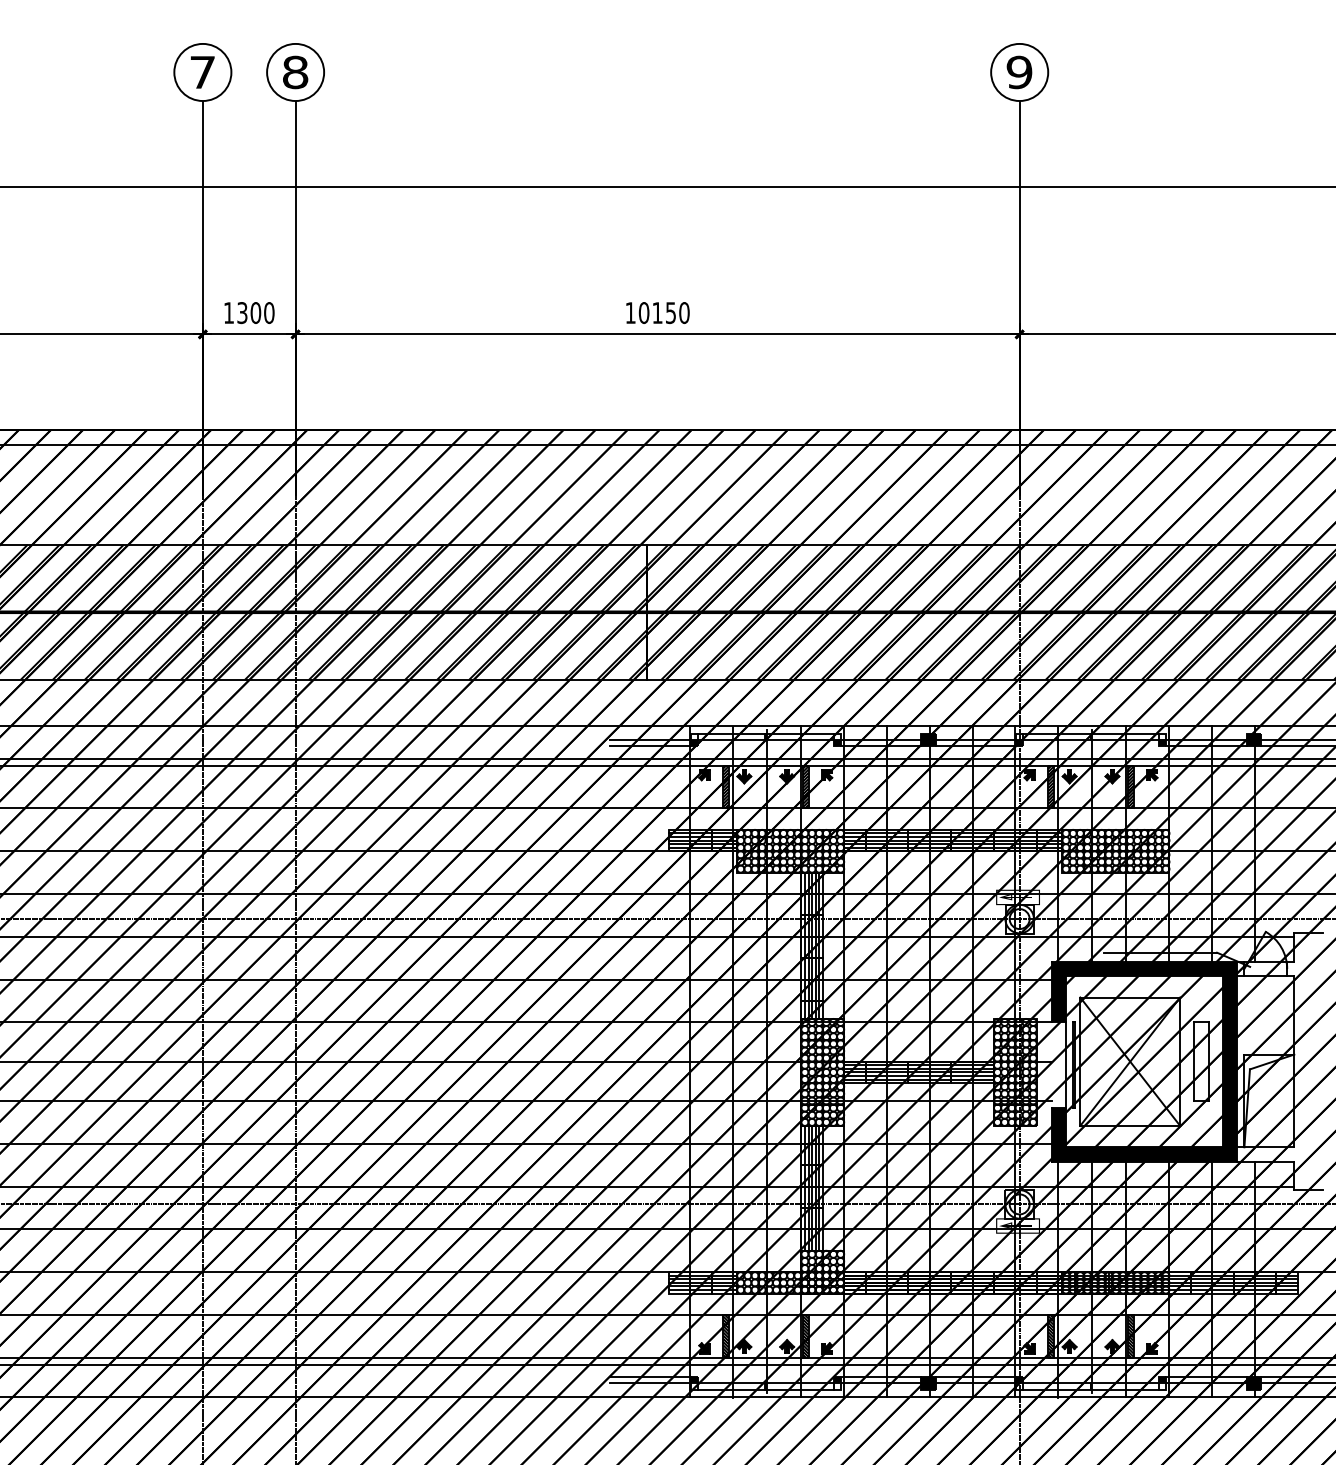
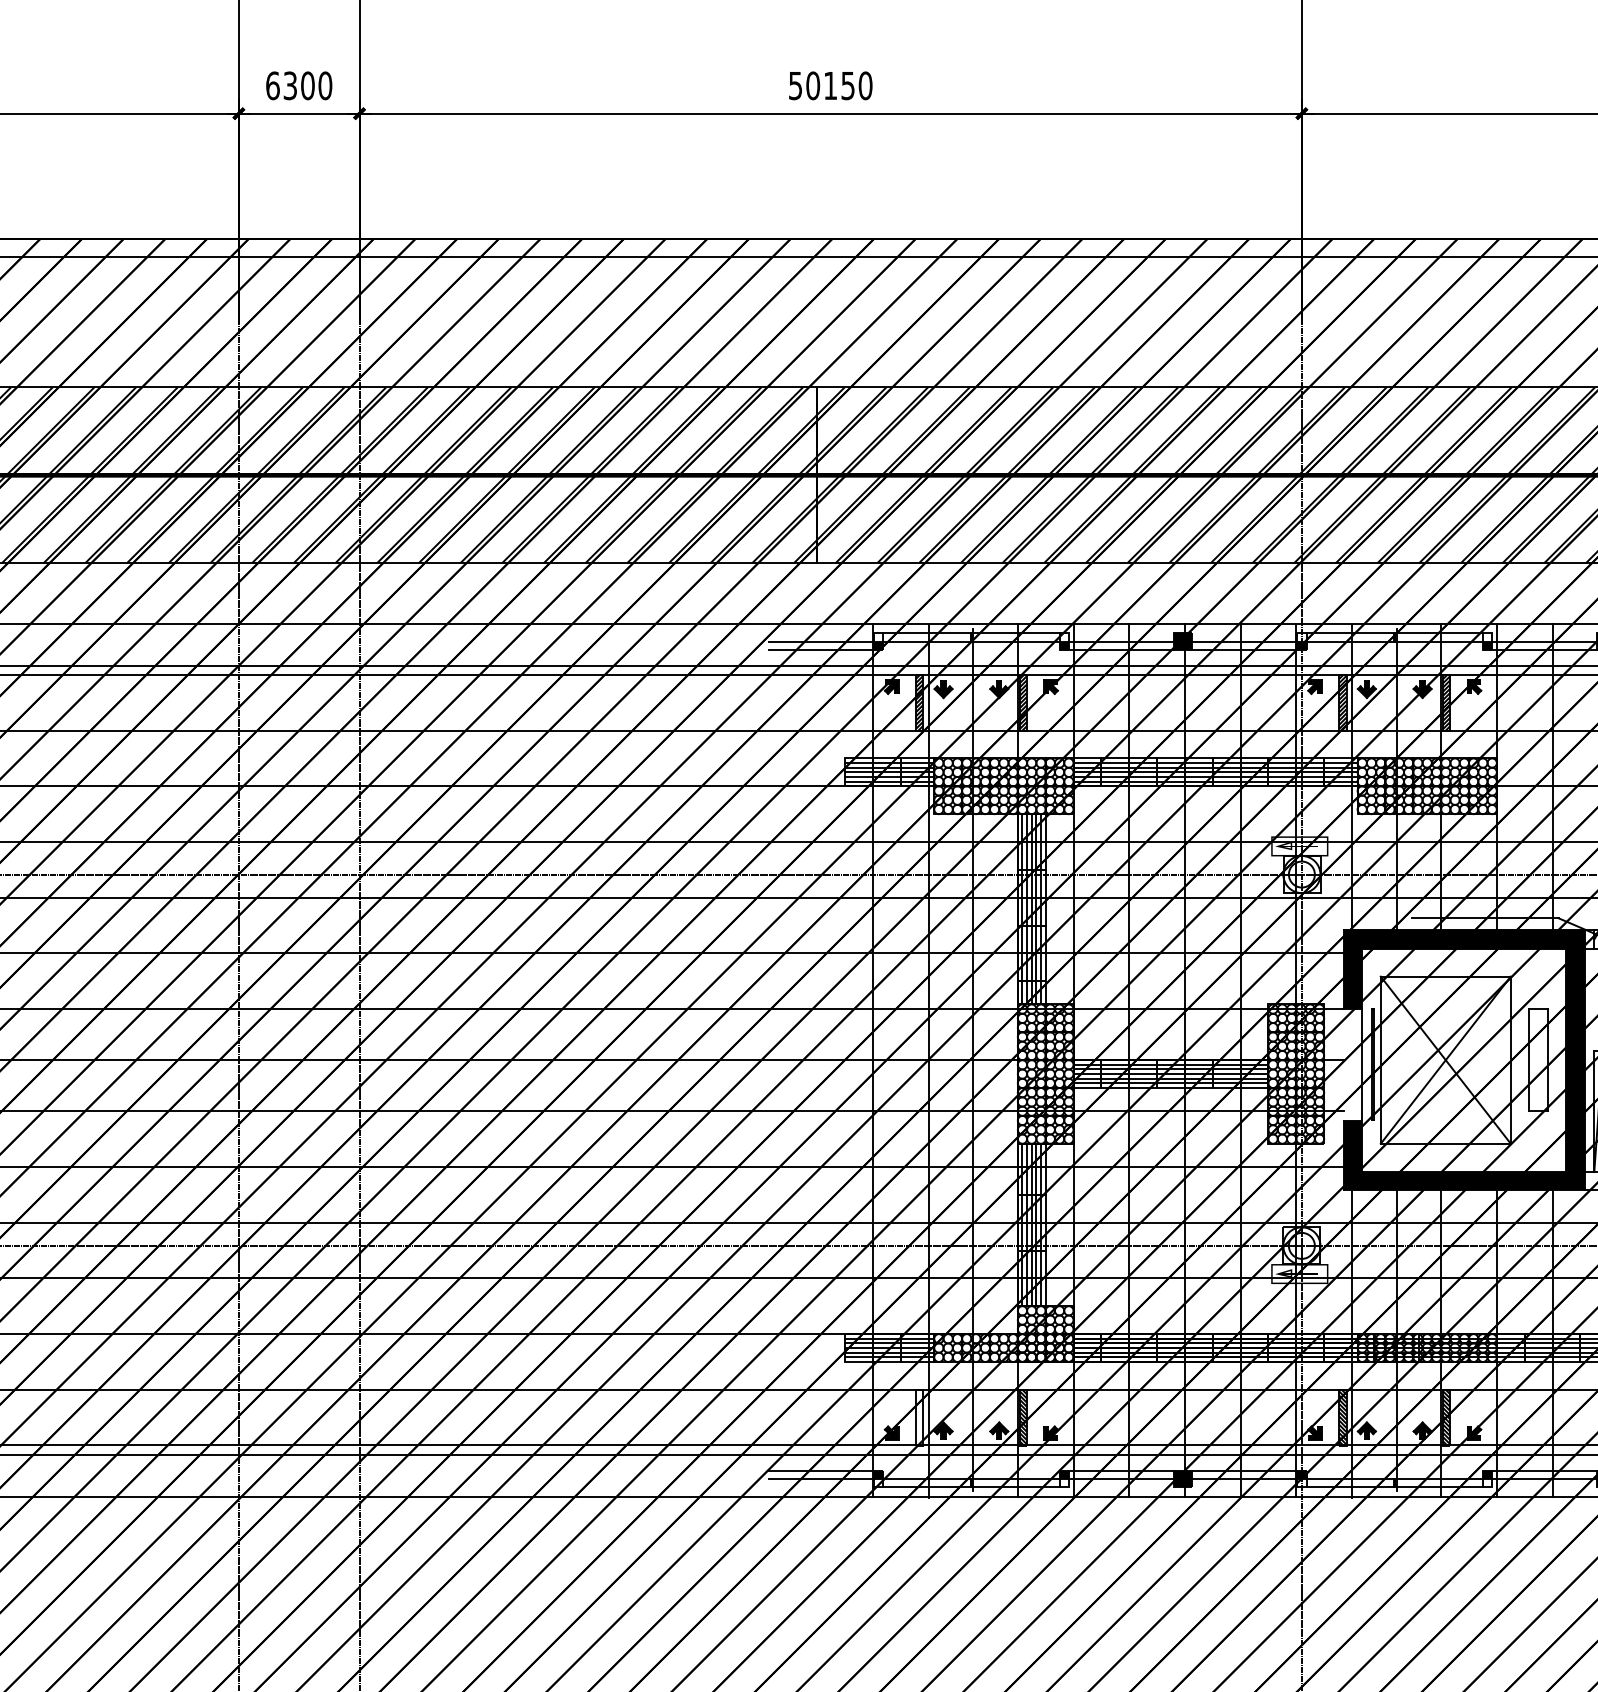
text: (228, 313) -> (272, 86), 1300 -> 6300
text: (630, 313) -> (795, 86), 10150 -> 50150
hatch: (725, 1336) -> (919, 1417), removed

